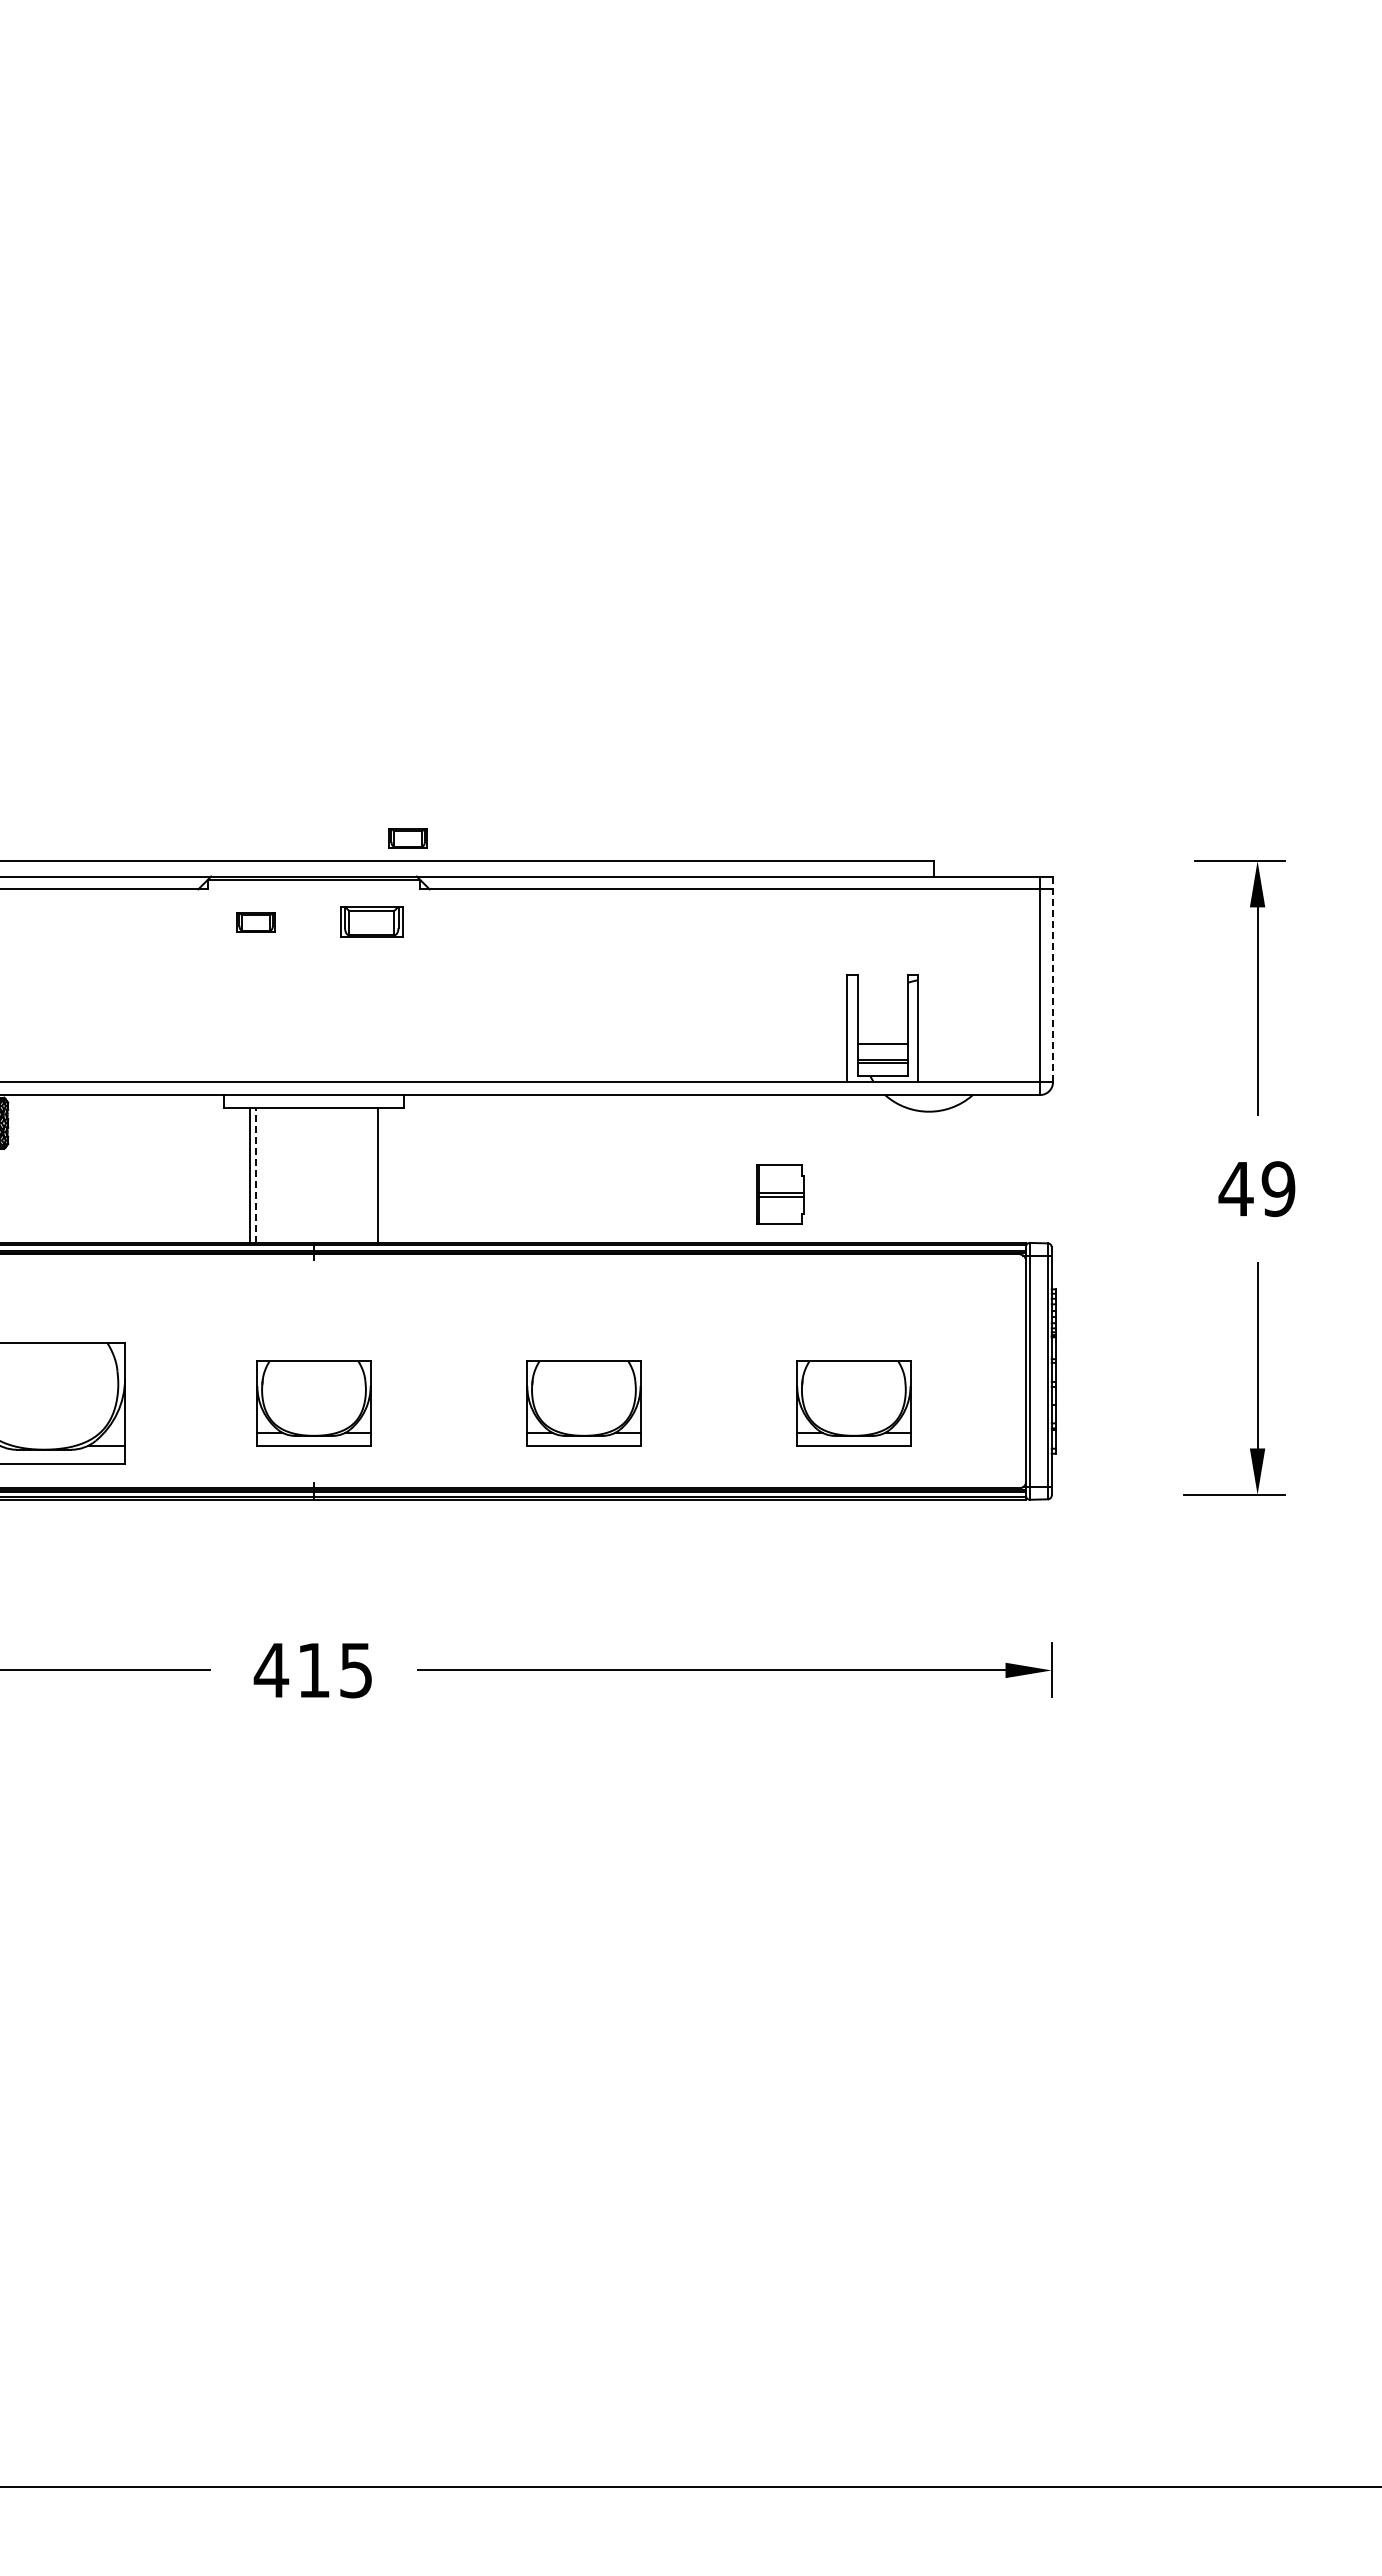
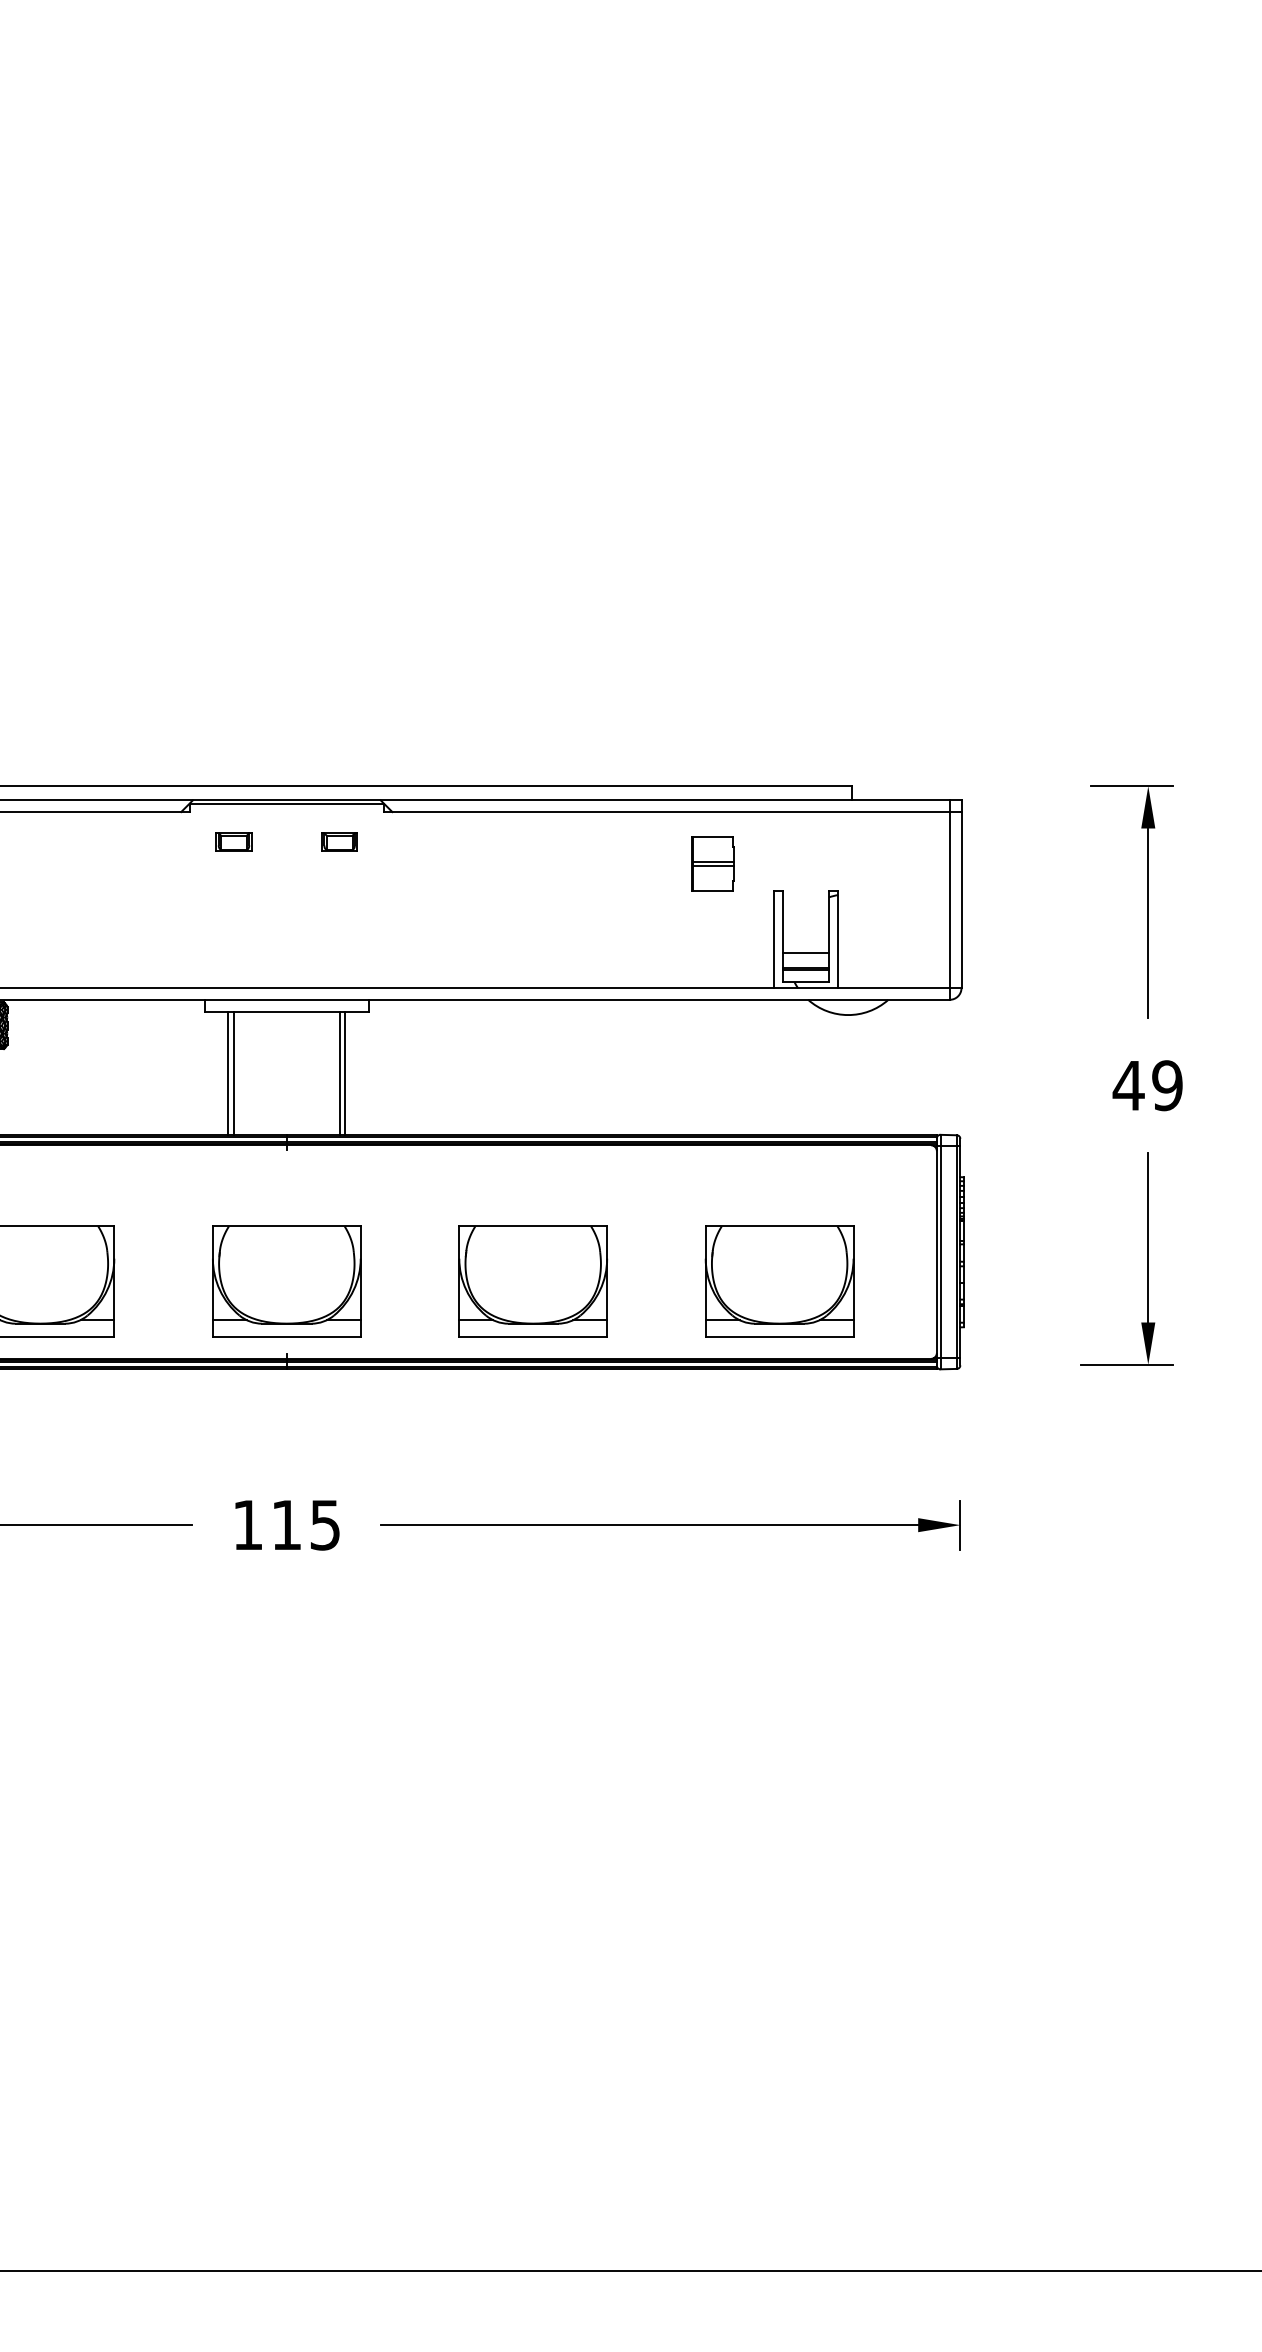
part: (407, 838) -> (372, 765), removed
part: (371, 922) -> (339, 842), size x0.62
line: (1053, 979) -> (961, 894), dashed -> solid
line: (256, 1174) -> (234, 1072), dashed -> solid
line: (371, 1174) -> (339, 1072), added
part: (780, 1194) -> (712, 863), moved
part: (313, 1403) -> (286, 1281), size x1.43
part: (583, 1403) -> (532, 1281), size x1.43
part: (853, 1403) -> (779, 1281), size x1.43
text: (271, 1670) -> (247, 1525), 415 -> 115

